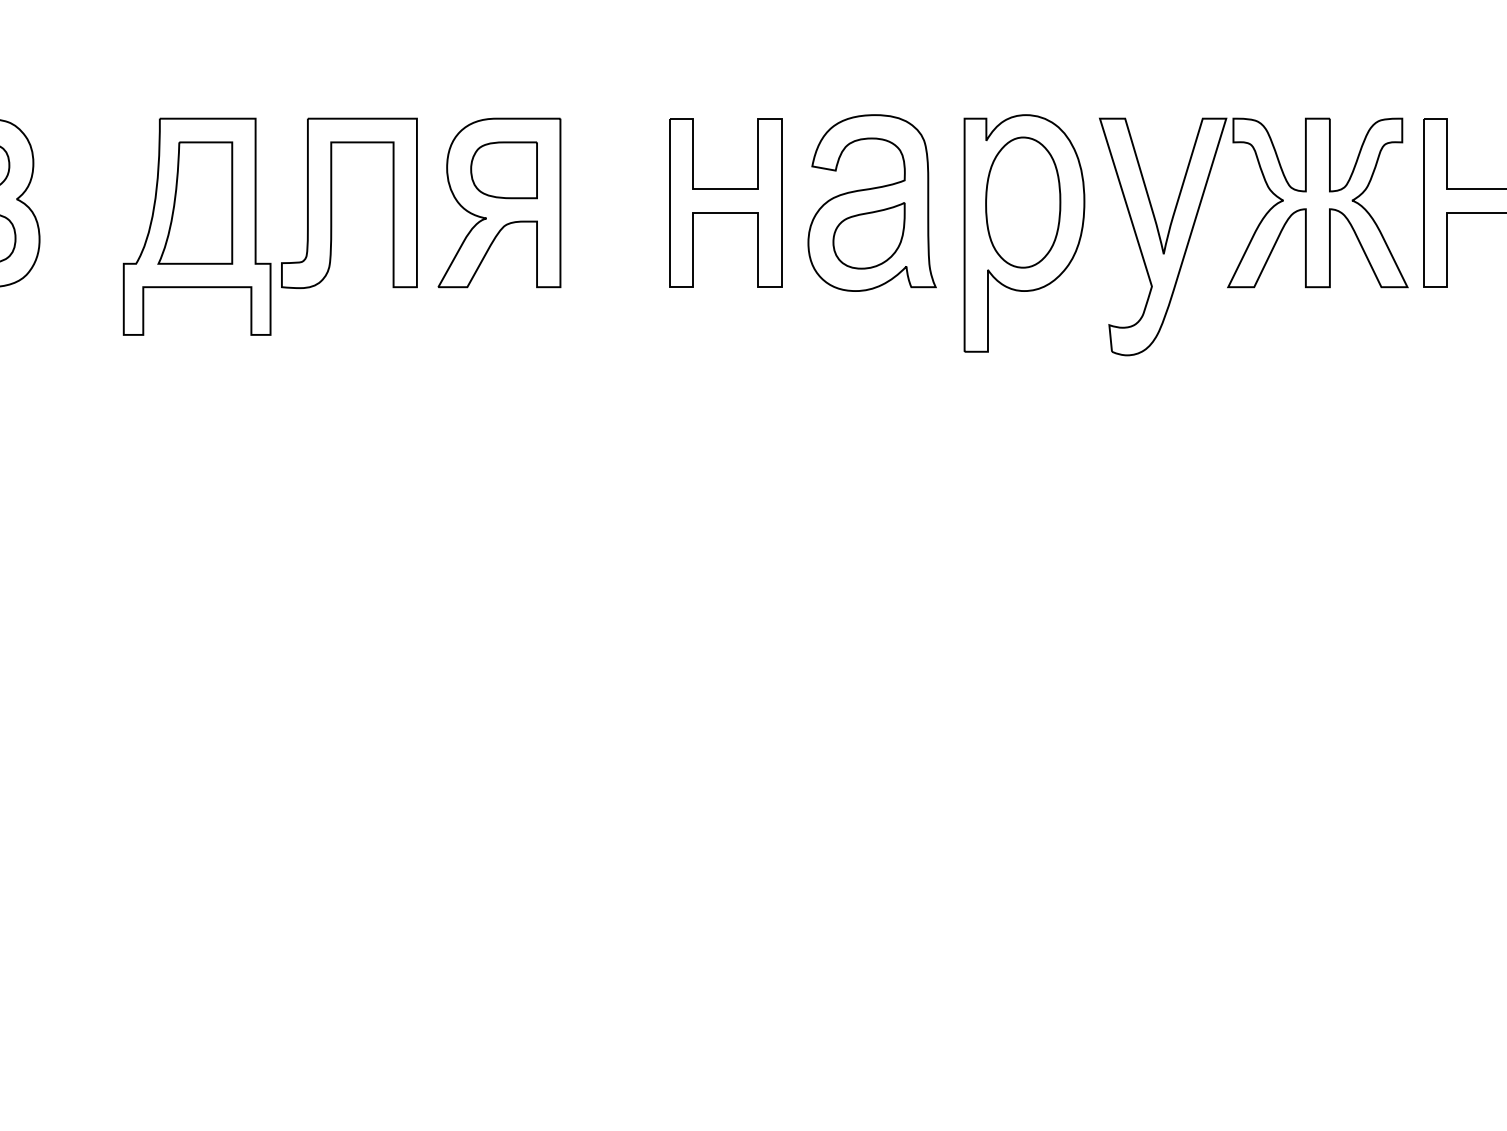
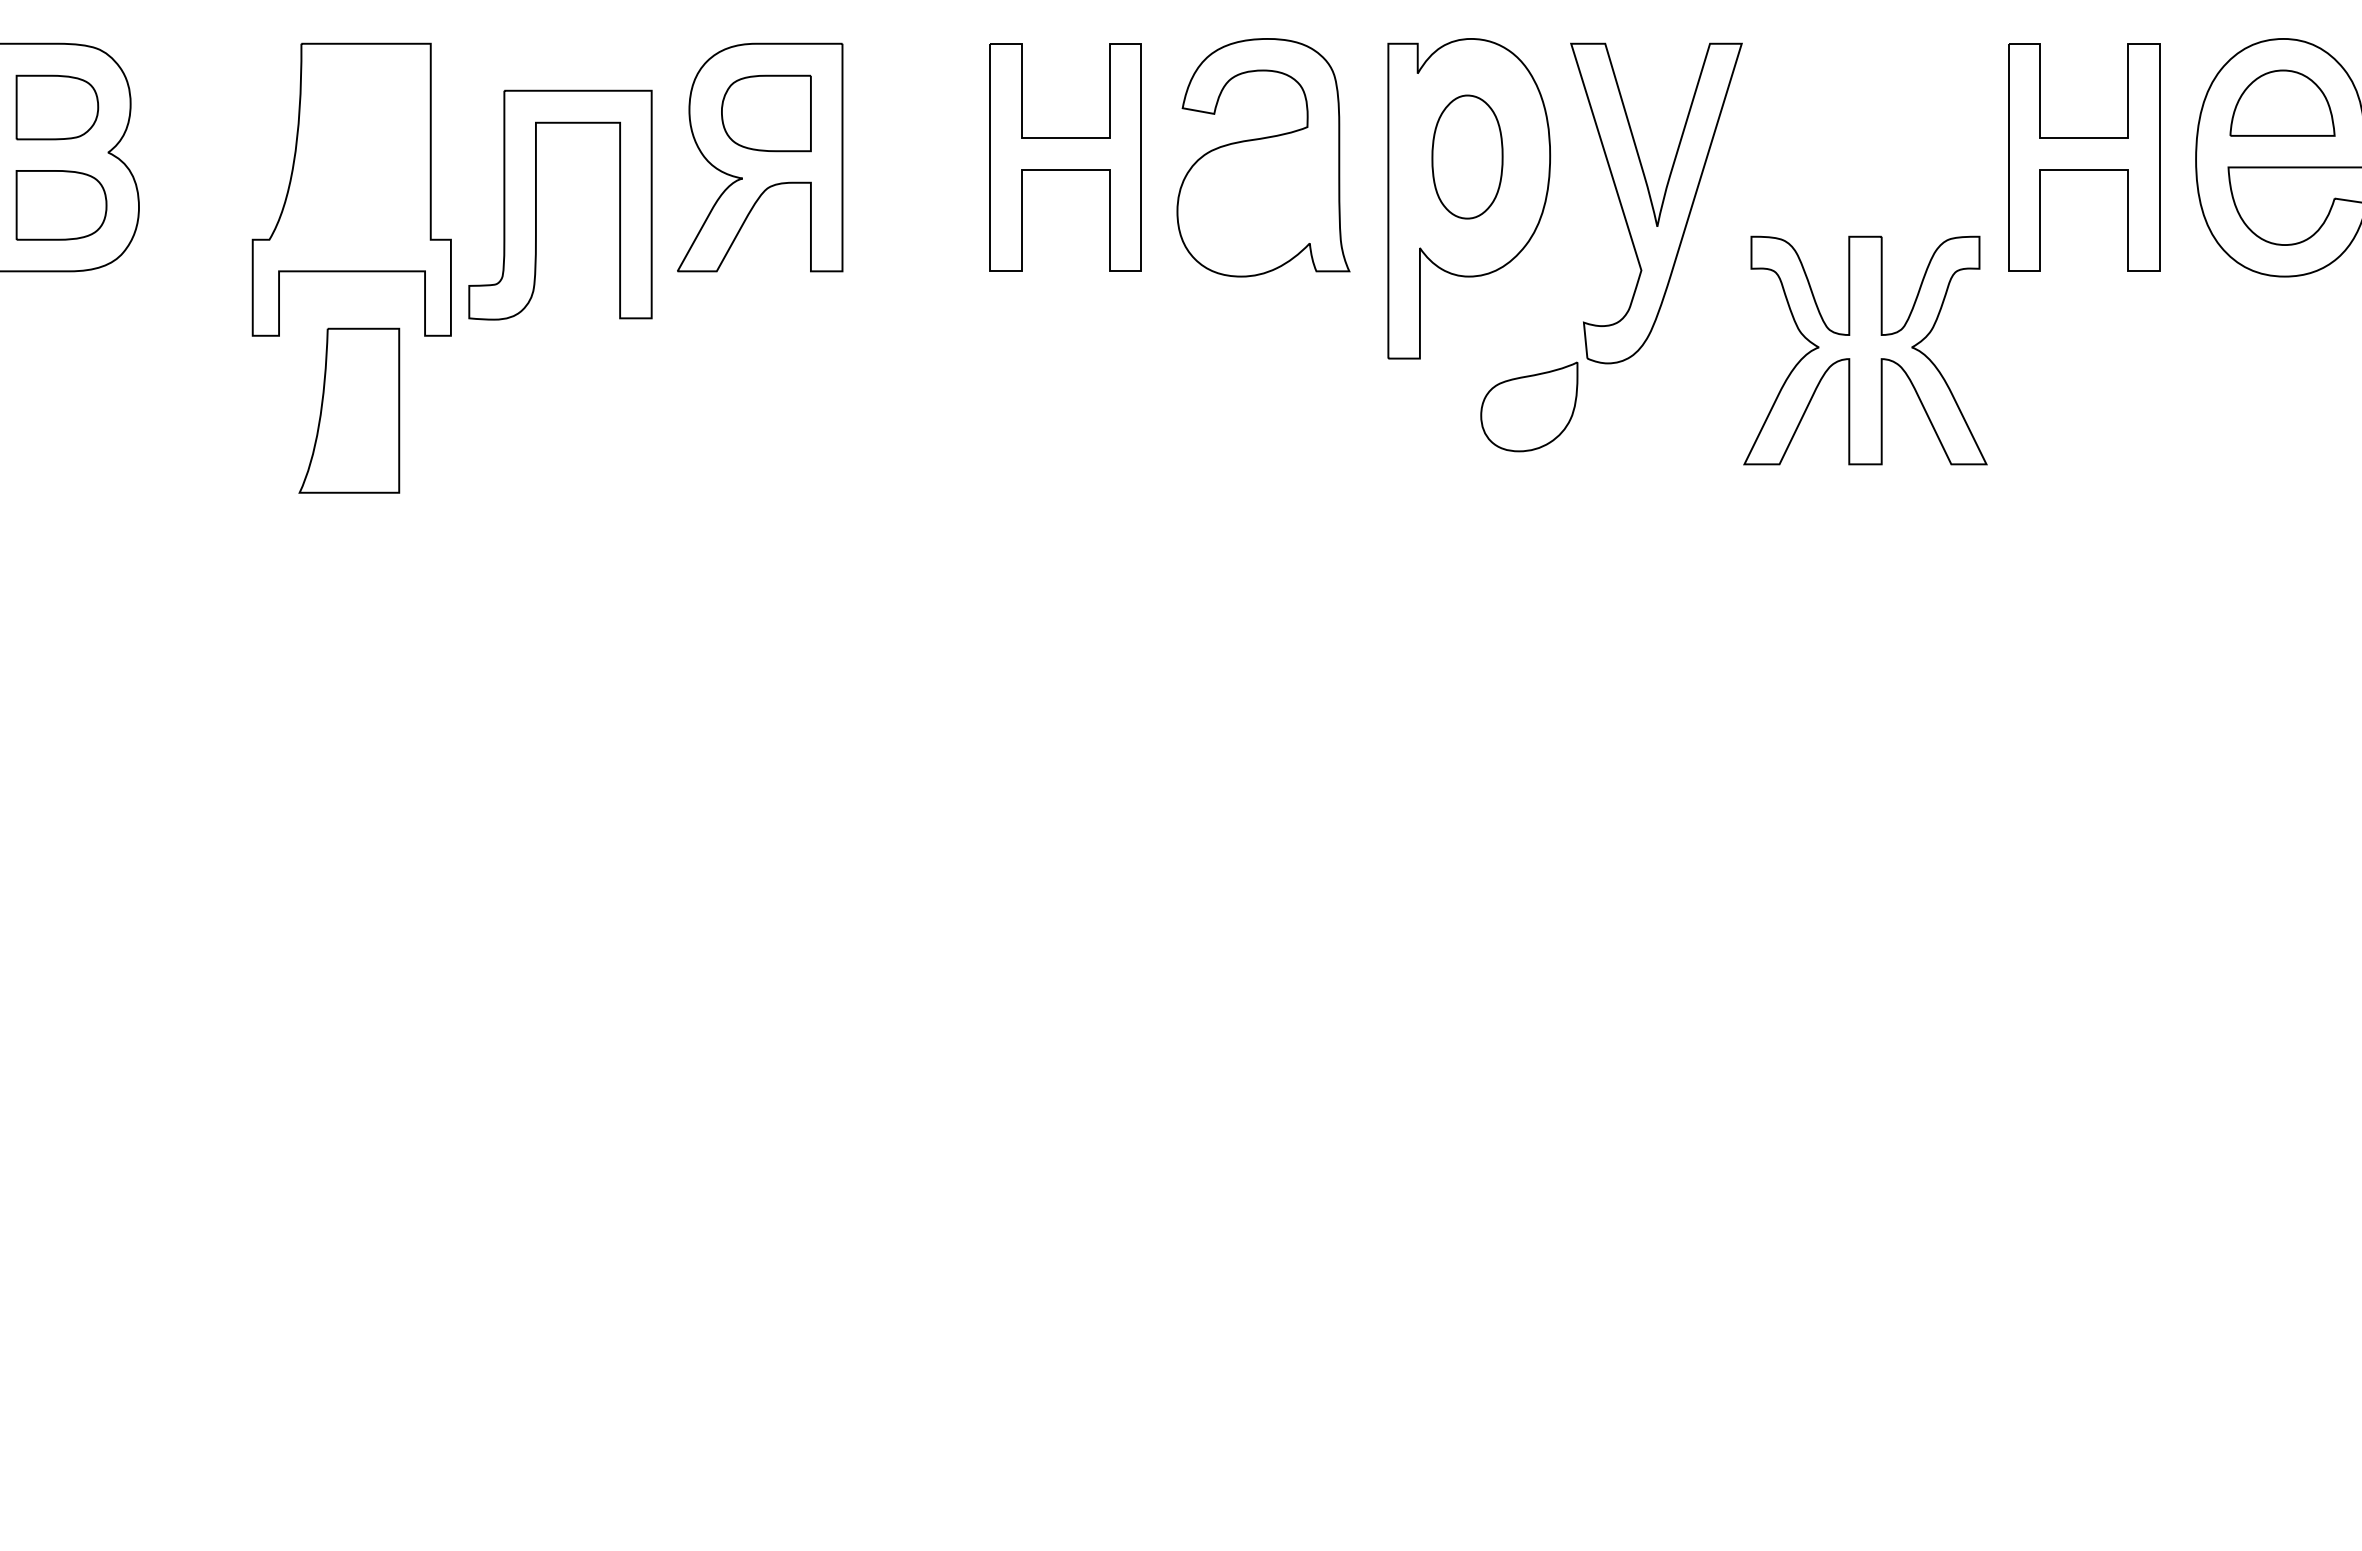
part: (195, 202) -> (349, 410), moved
part: (331, 202) -> (536, 204), moved
part: (1023, 202) -> (1467, 156), size x0.7
part: (1317, 202) -> (1865, 350), moved
part: (869, 235) -> (1529, 406), moved

